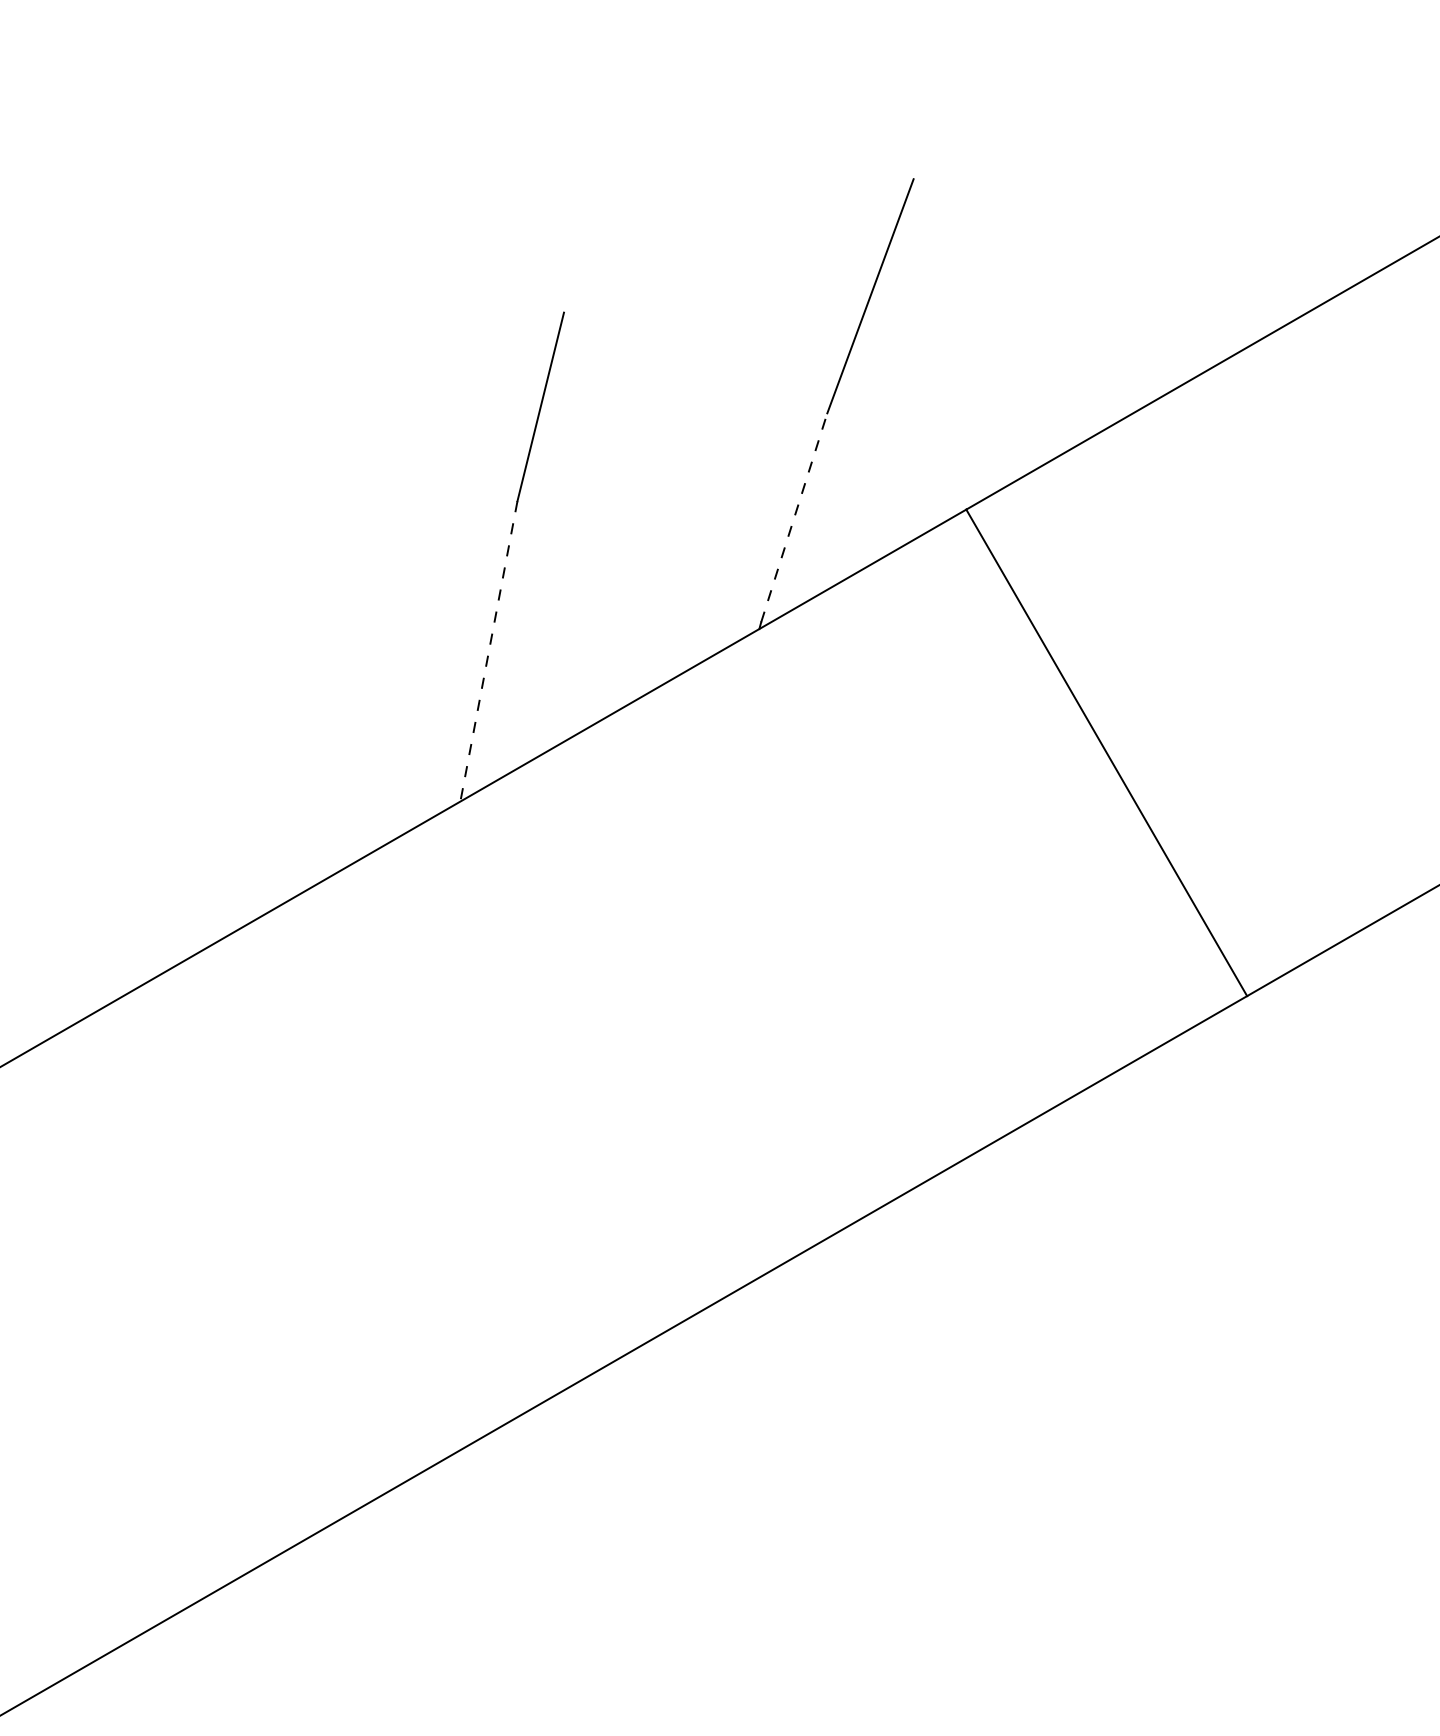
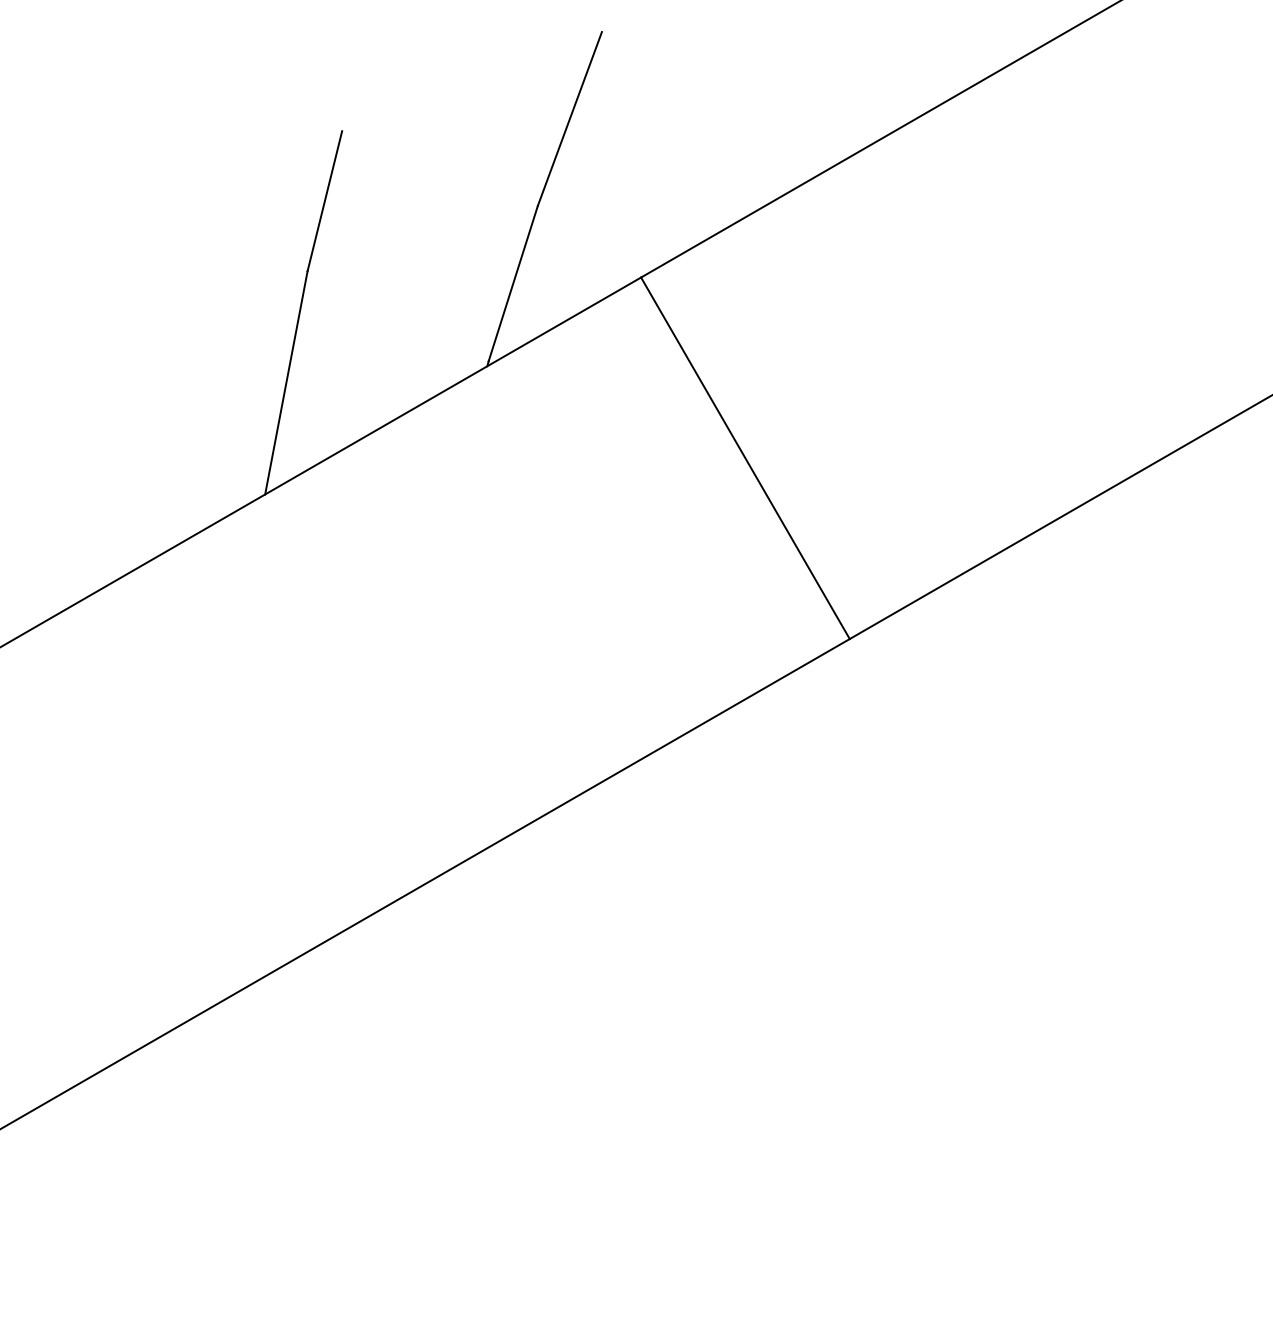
line: (794, 517) -> (513, 283), dashed -> solid
line: (489, 650) -> (286, 382), dashed -> solid

